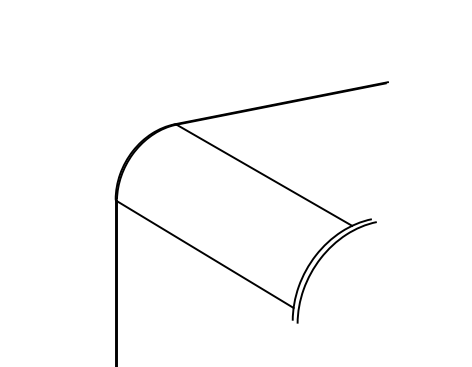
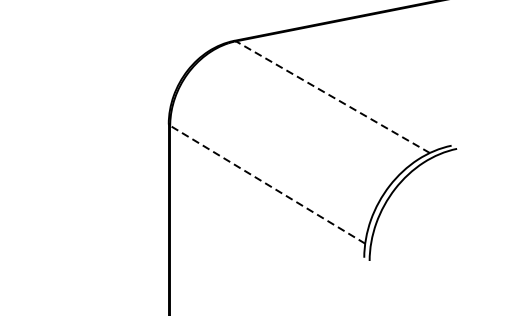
line: (263, 175) -> (331, 97), solid -> dashed
line: (204, 254) -> (266, 184), solid -> dashed

